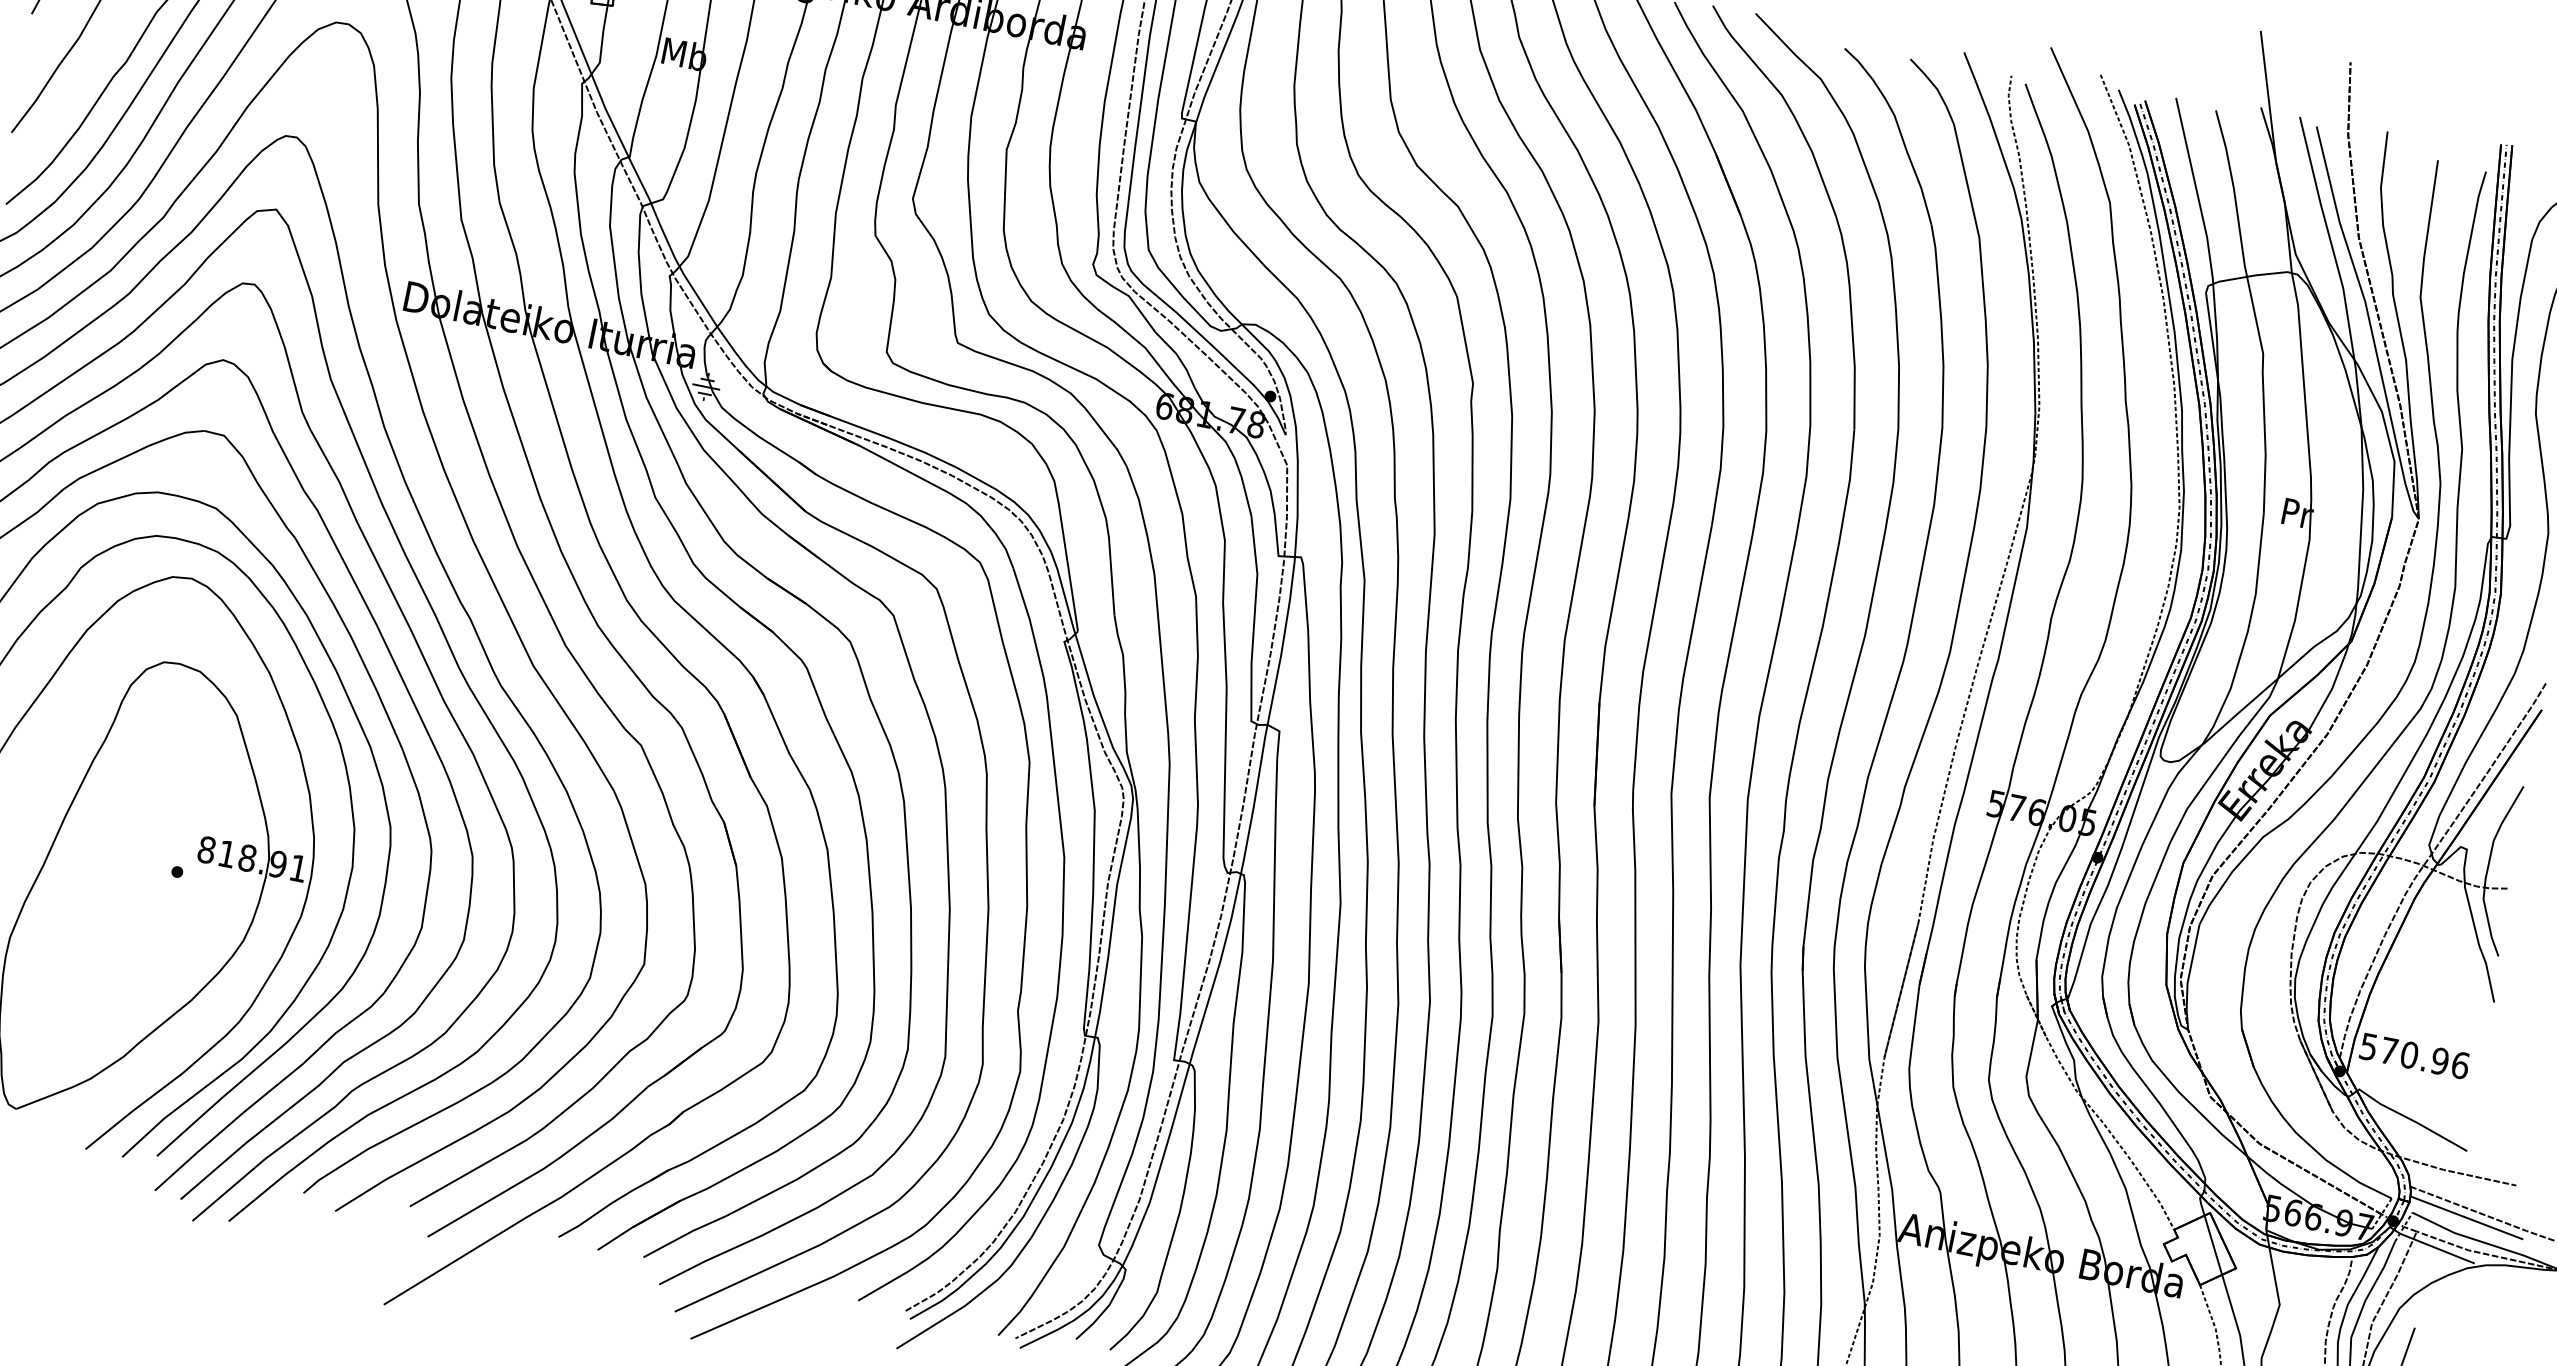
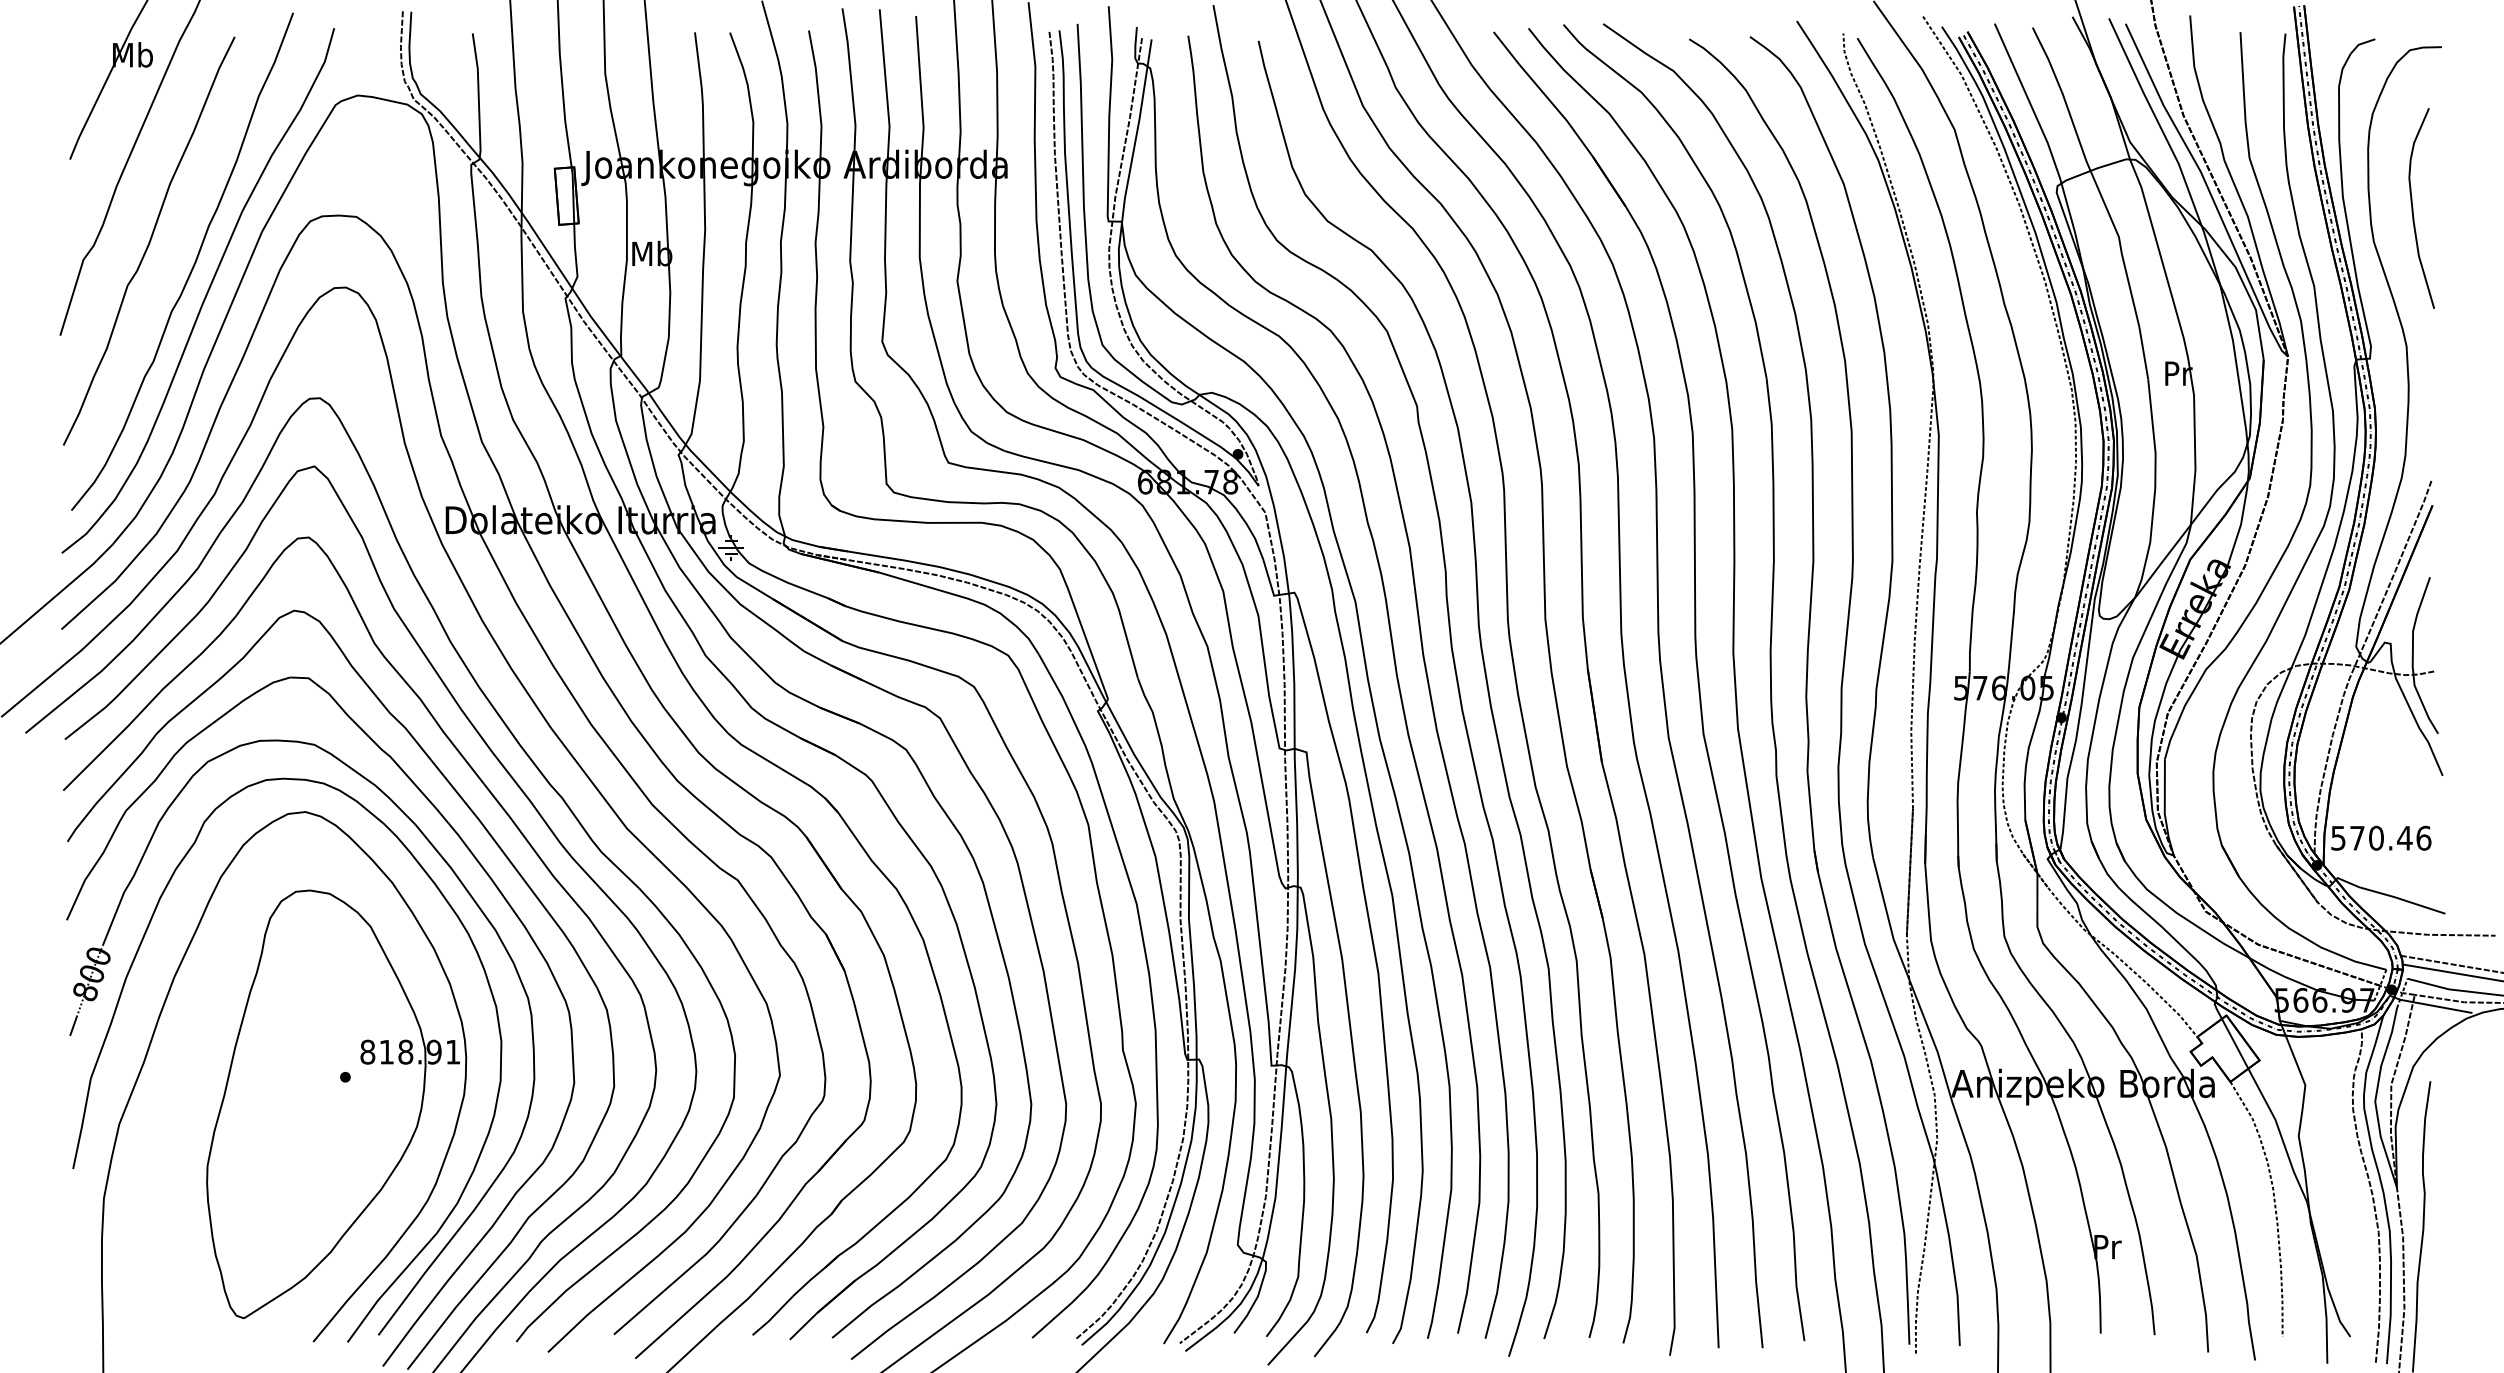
text: (2439, 1060) -> (2404, 837), 570.96 -> 570.46

